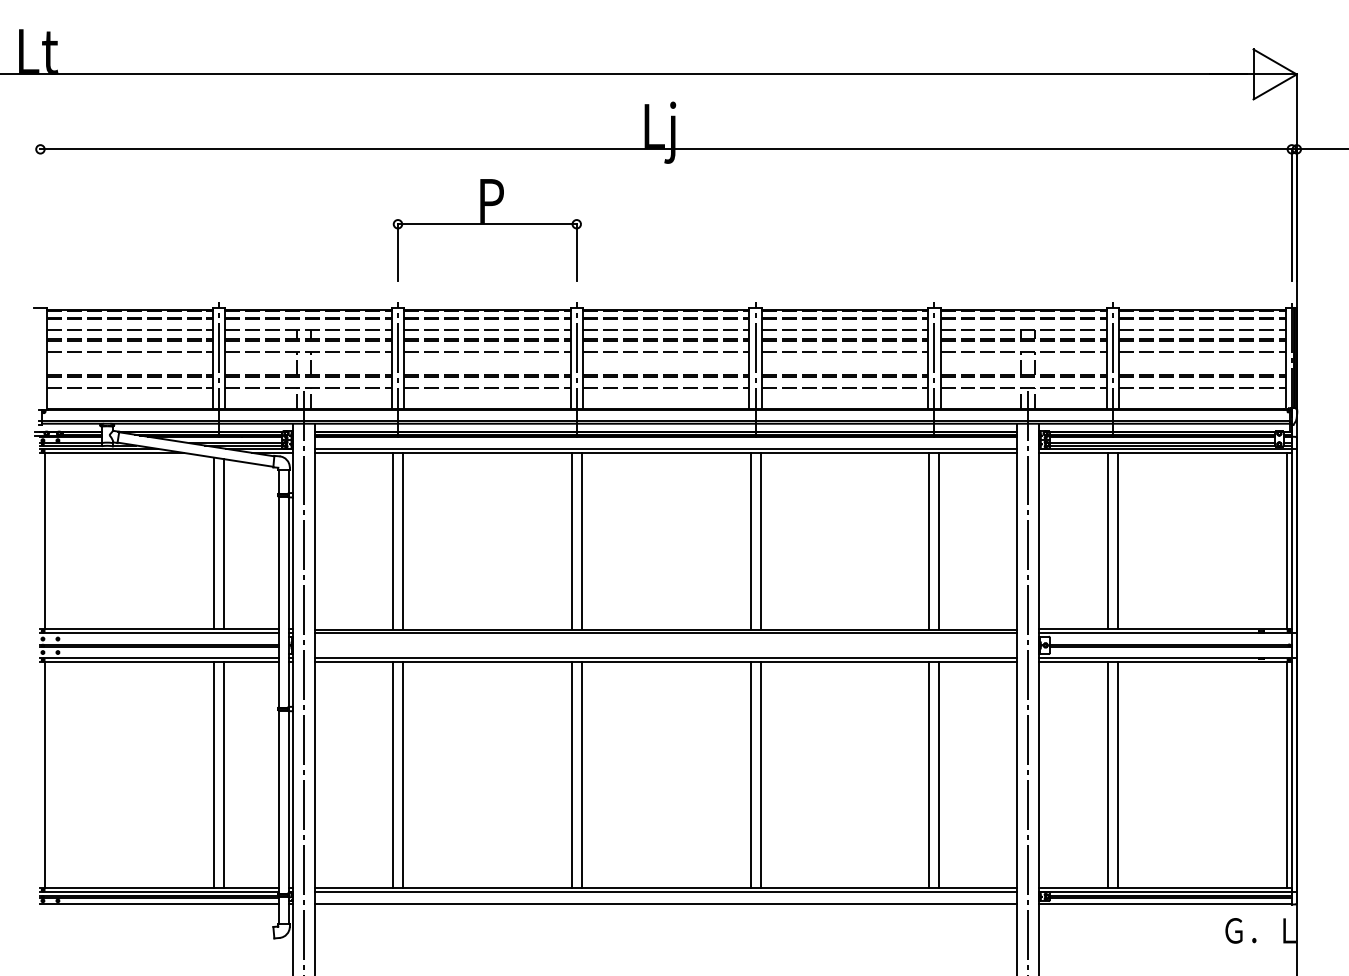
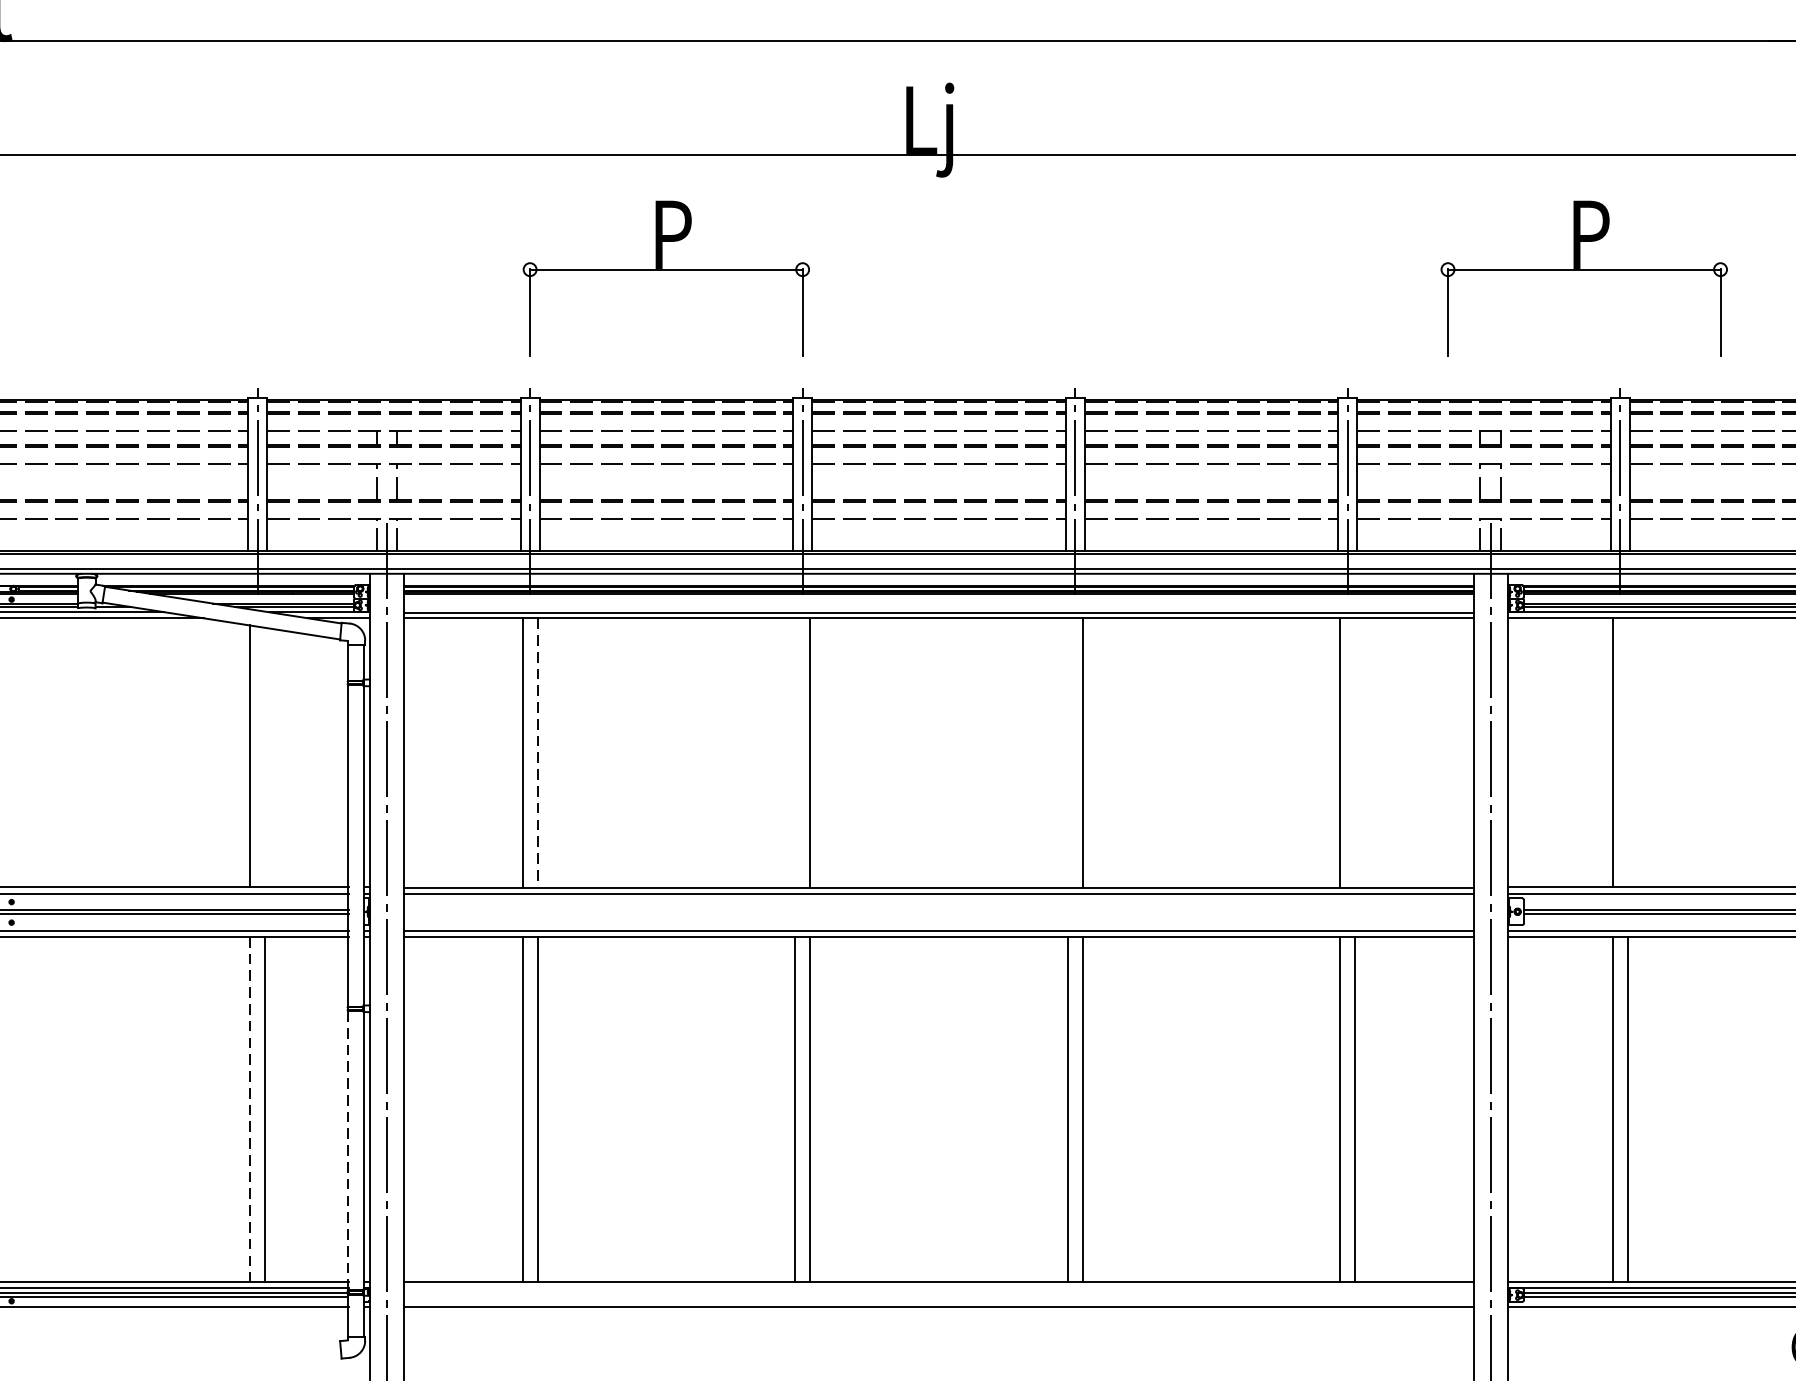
part: (1088, 230) -> (1582, 279), added
line: (571, 540) -> (794, 751), removed
line: (750, 540) -> (1067, 751), removed
line: (939, 540) -> (1355, 751), removed
line: (1118, 540) -> (1628, 751), removed
line: (402, 541) -> (536, 753), solid -> dashed
line: (224, 544) -> (265, 757), removed
line: (214, 775) -> (250, 1110), solid -> dashed
line: (278, 802) -> (347, 1151), solid -> dashed
line: (665, 891) -> (937, 1287), removed

